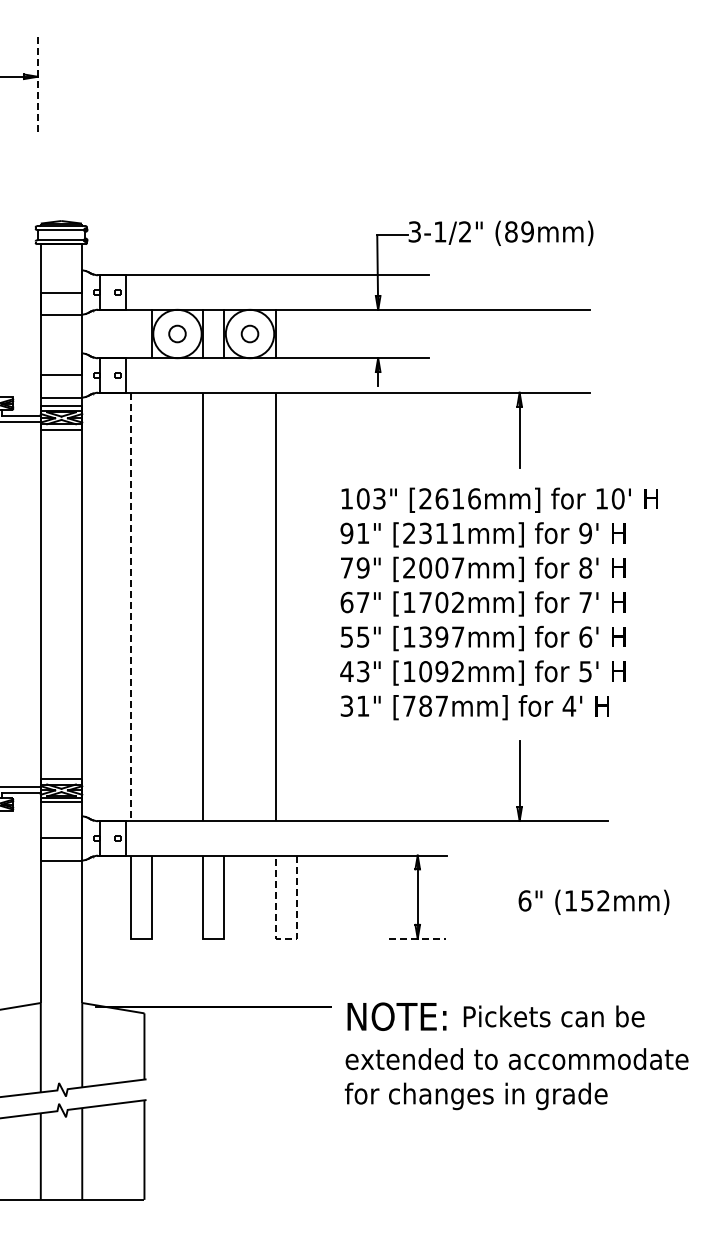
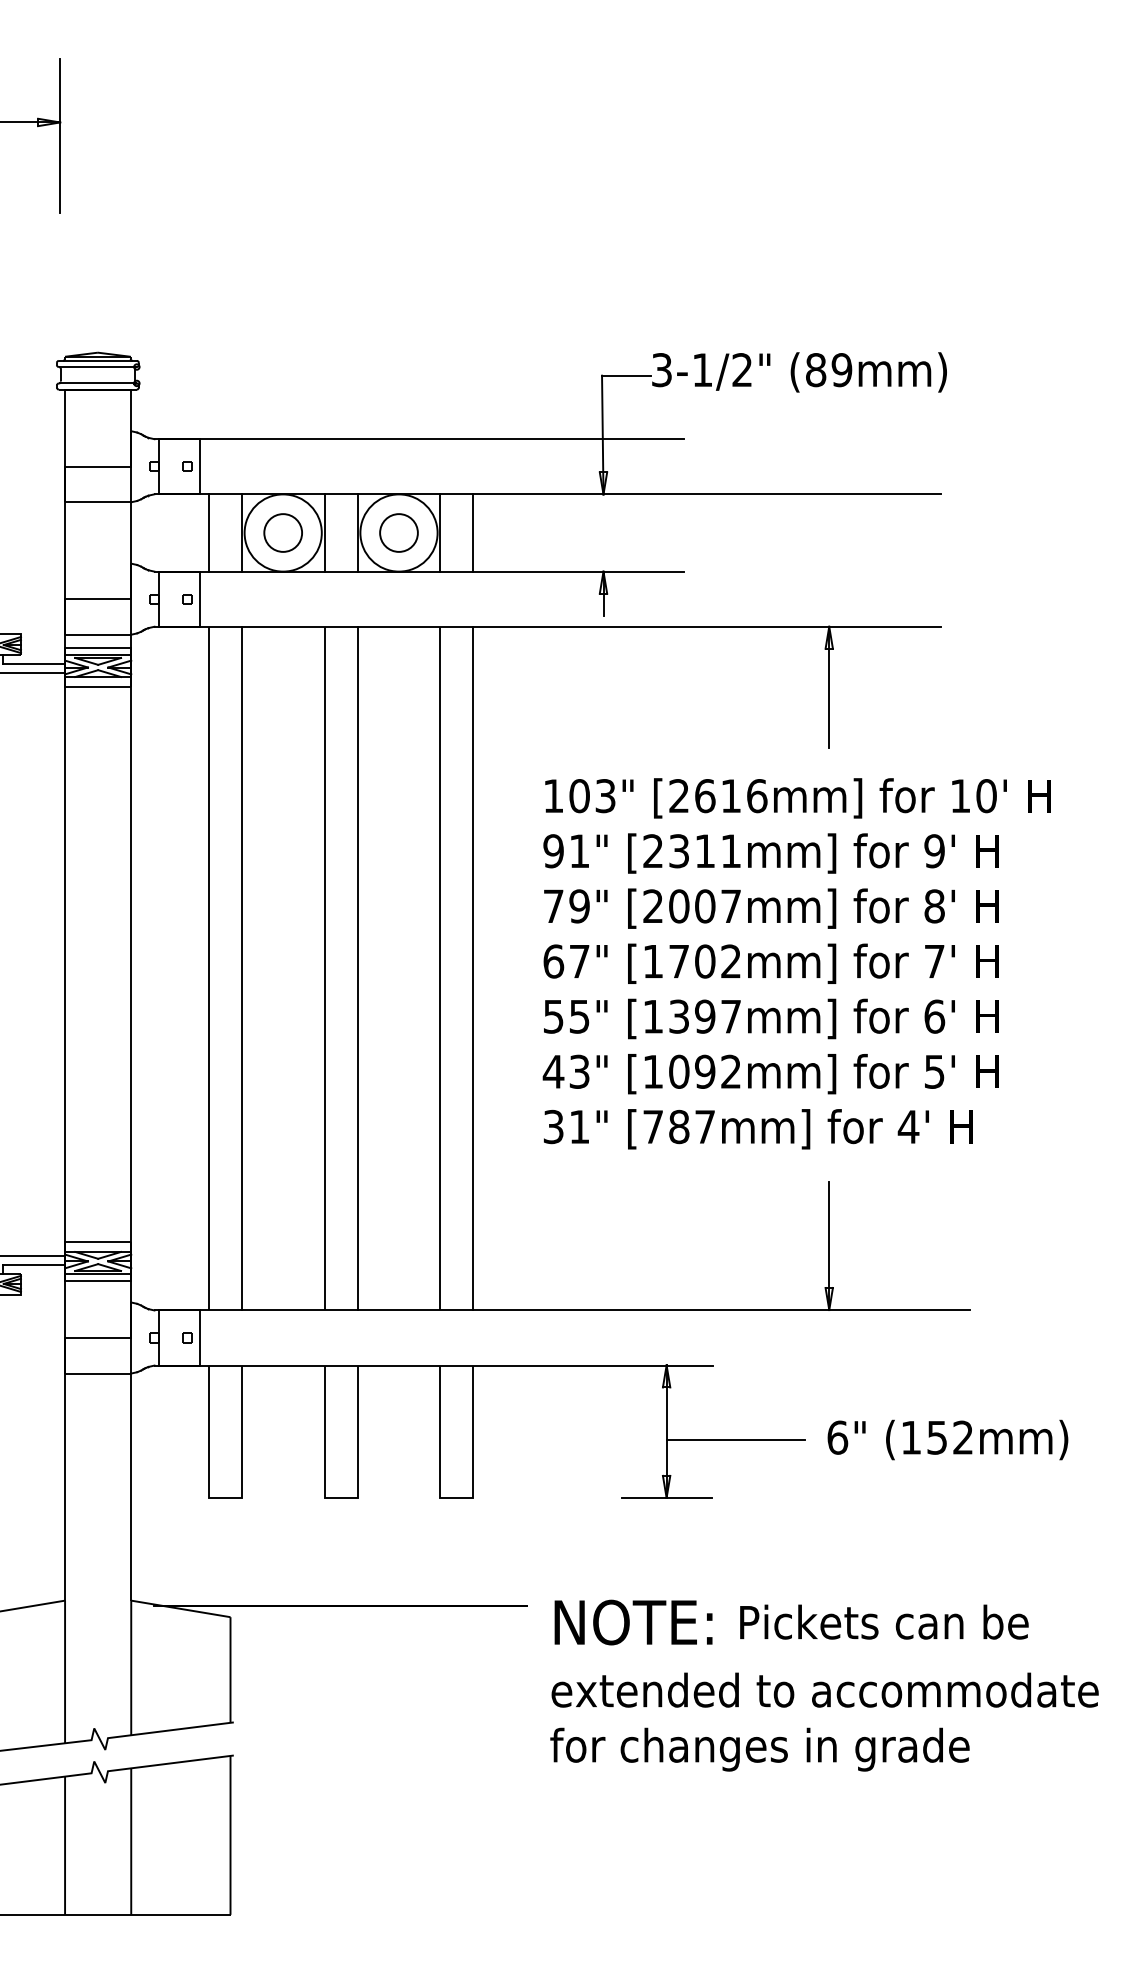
line: (37, 85) -> (59, 136), dashed -> solid
line: (130, 333) -> (208, 532), added
circle: (177, 333) -> (283, 532), size x1.43
circle: (249, 333) -> (398, 532), size x1.43
line: (296, 333) -> (473, 532), added
line: (151, 606) -> (241, 967), added
line: (224, 606) -> (358, 967), added
line: (296, 606) -> (473, 967), added
line: (130, 607) -> (208, 969), dashed -> solid
line: (460, 902) -> (734, 1440), added
line: (285, 938) -> (455, 1497), dashed -> solid
line: (418, 938) -> (667, 1497), dashed -> solid

